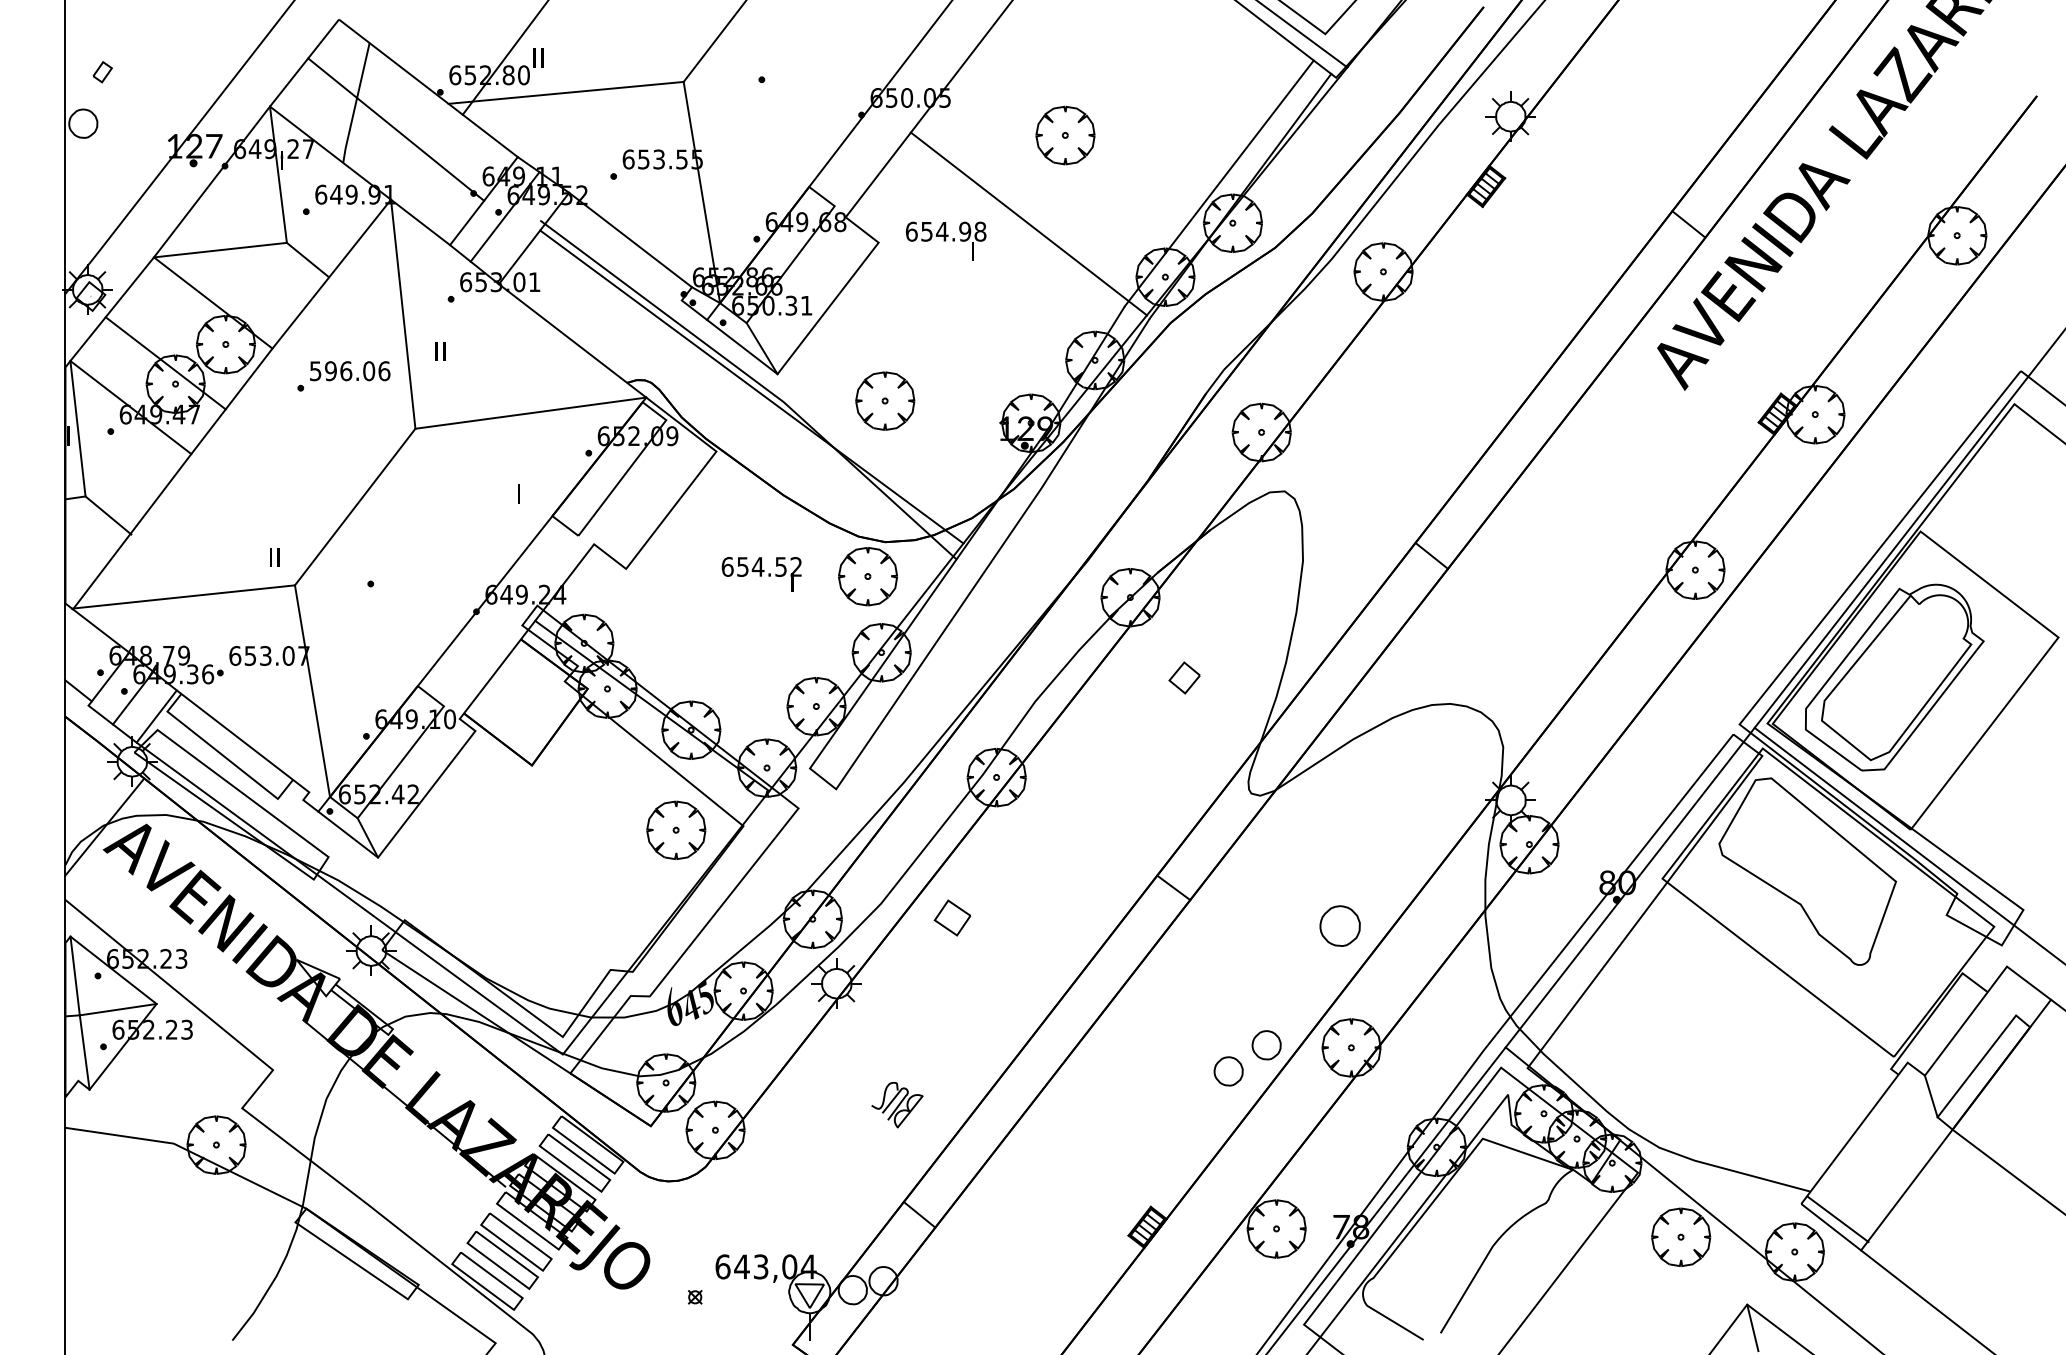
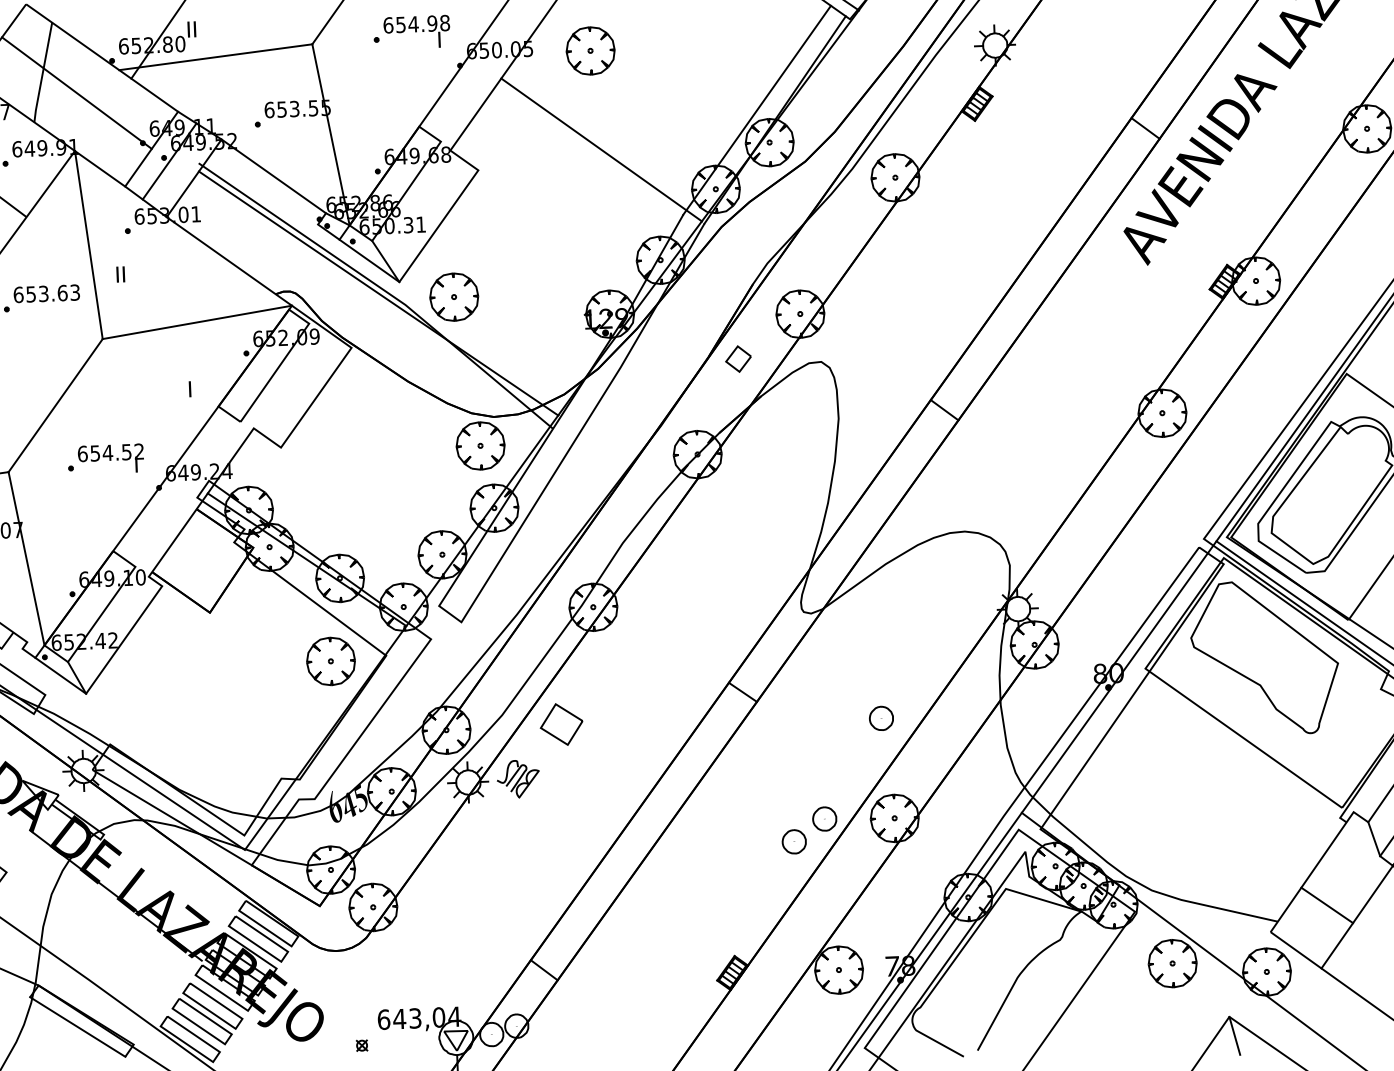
part: (1065, 135) -> (590, 50), moved
text: (945, 240) -> (416, 31), moved
text: (349, 371) -> (46, 294), 596.06 -> 653.63
part: (885, 400) -> (454, 296), moved
text: (761, 574) -> (110, 459), moved
part: (1184, 677) -> (738, 358), moved
part: (952, 917) -> (561, 724), size x1.43
part: (1340, 926) -> (881, 718), size x0.71
part: (897, 1104) -> (518, 778), moved
line: (1837, 1219) -> (1326, 905), moved

